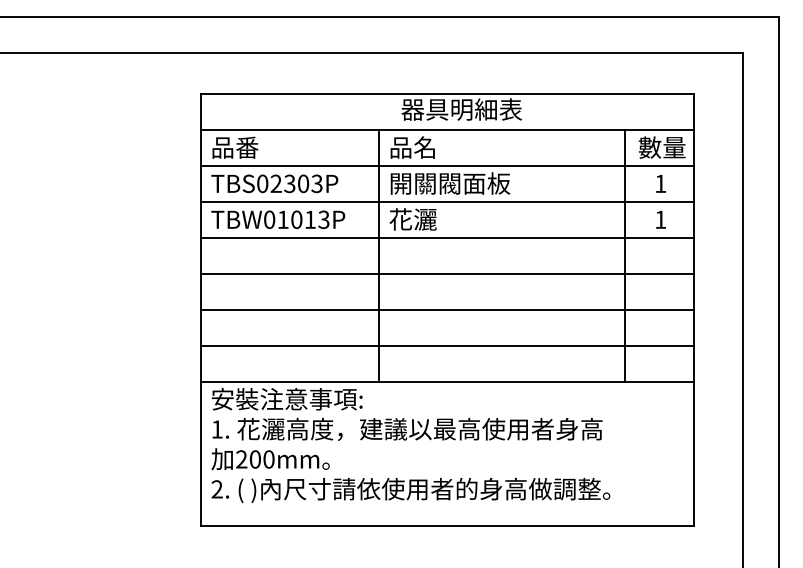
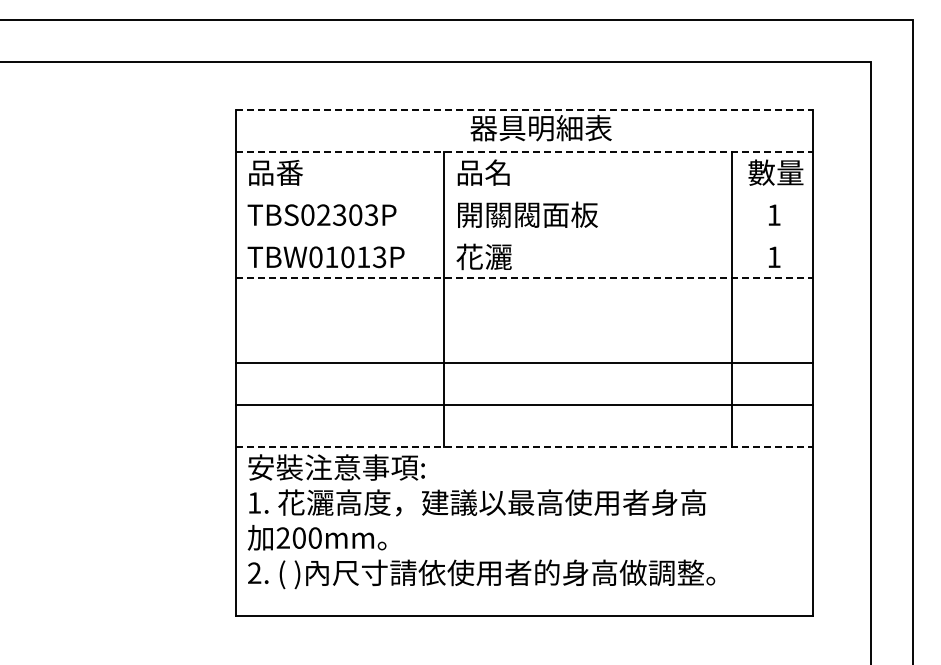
line: (447, 93) -> (524, 109), solid -> dashed
line: (447, 129) -> (524, 151), solid -> dashed
line: (446, 166) -> (523, 194), removed
line: (446, 202) -> (523, 236), removed
line: (447, 237) -> (524, 278), solid -> dashed
line: (446, 273) -> (523, 320), removed
line: (447, 381) -> (524, 446), solid -> dashed

